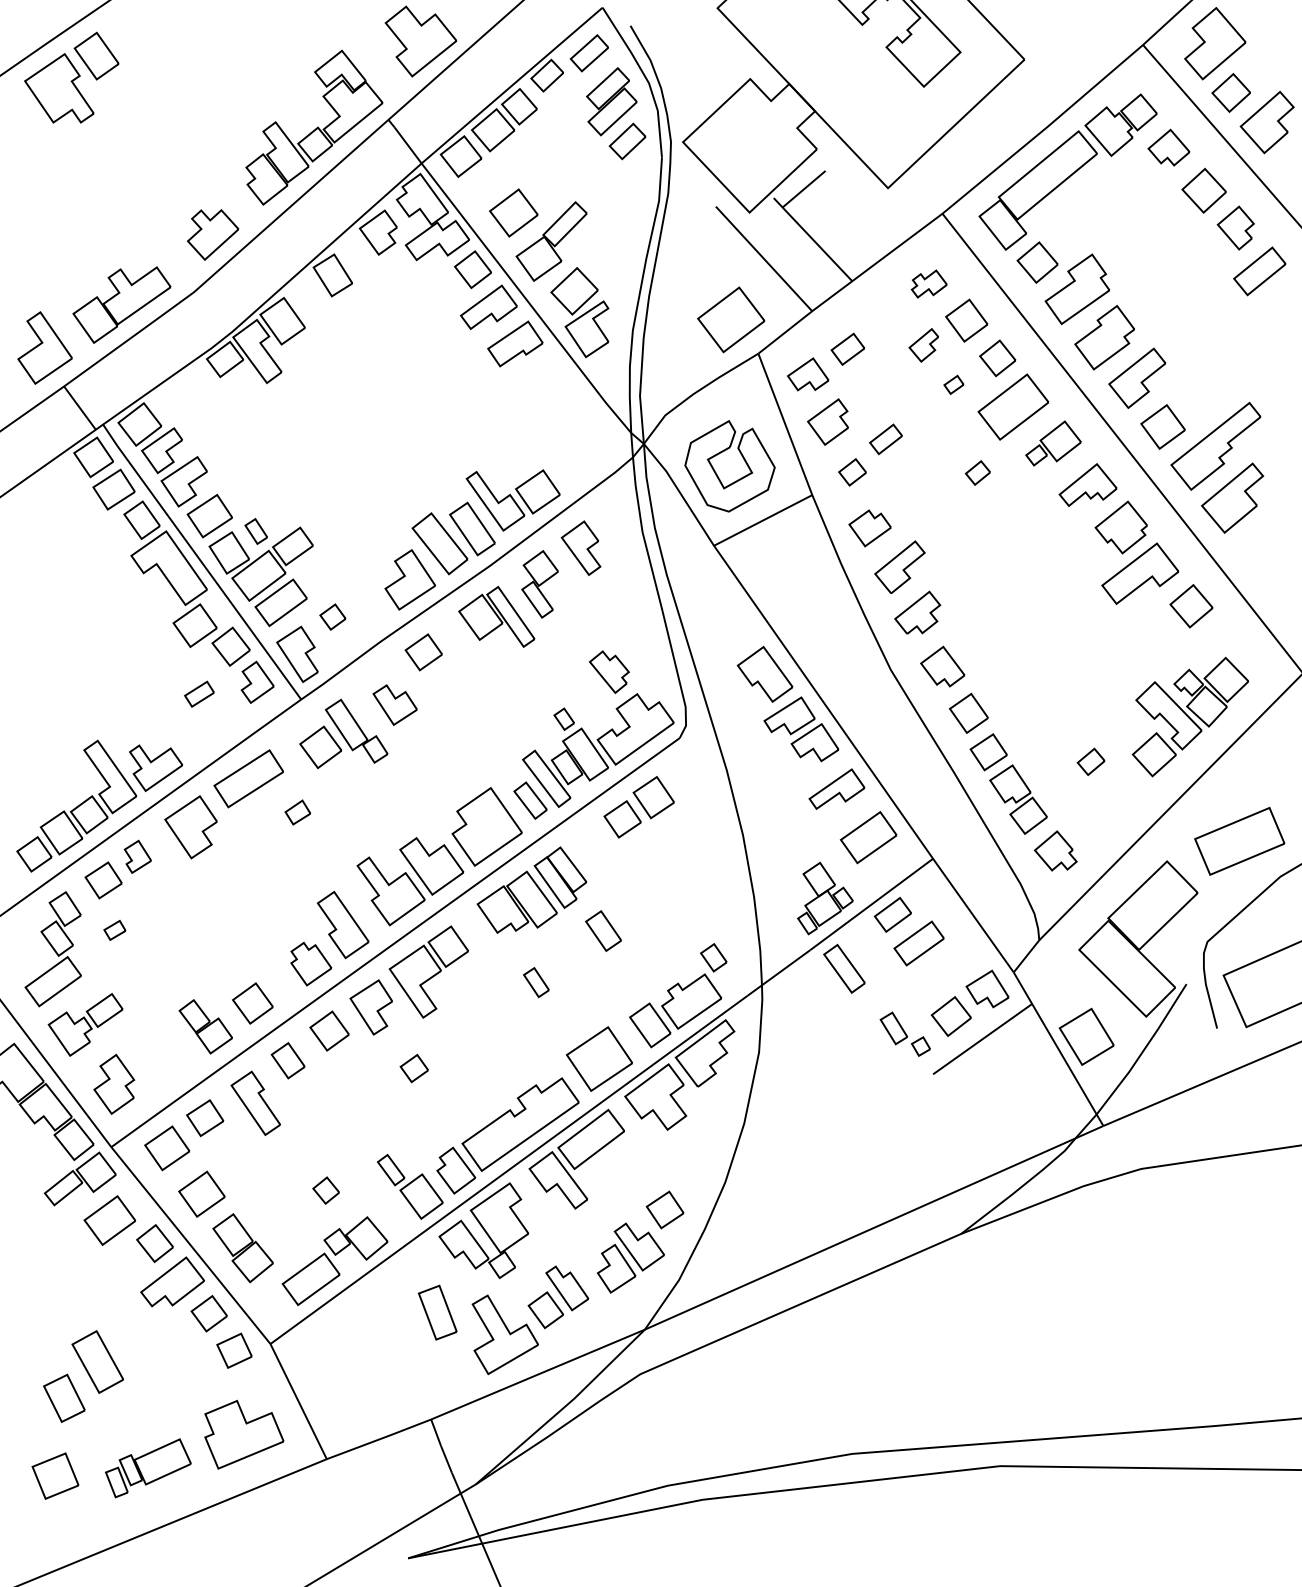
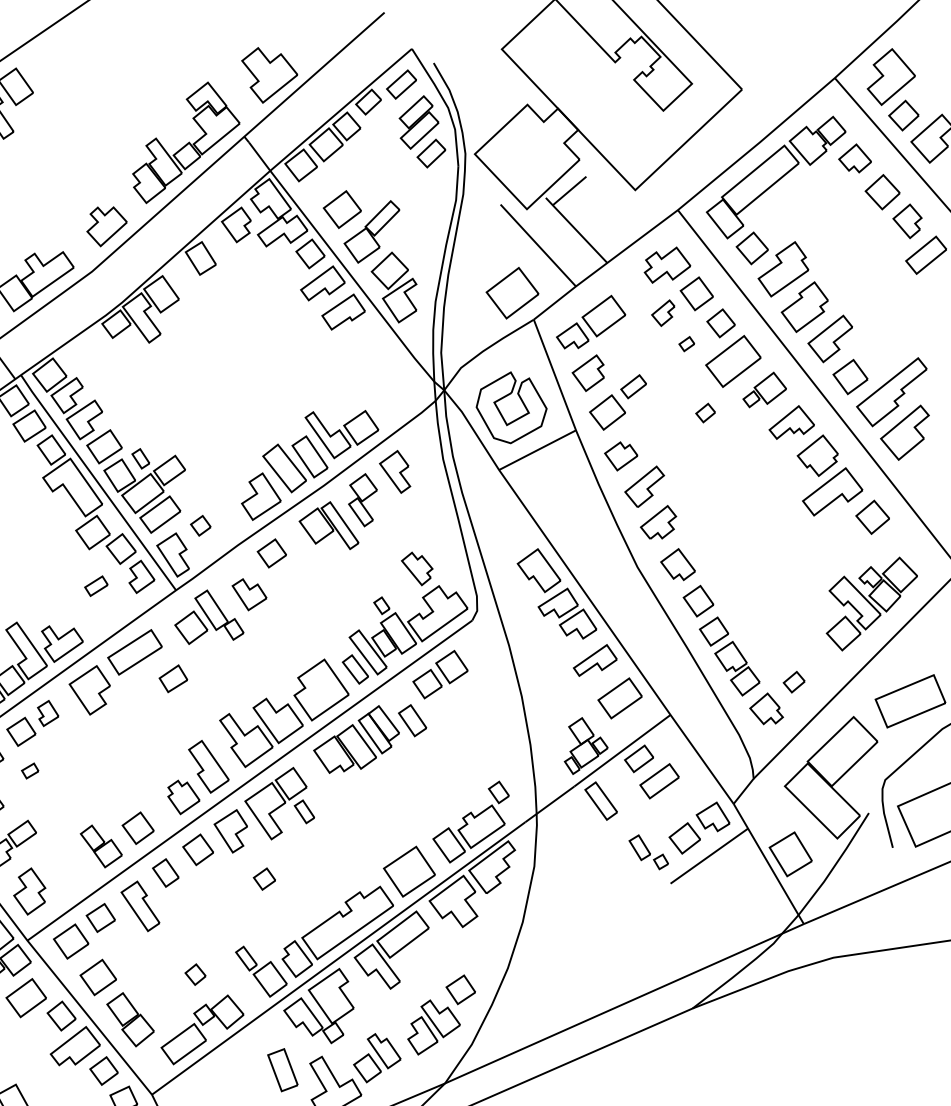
part: (929, 283) -> (667, 264), size x1.67
part: (847, 349) -> (603, 316), size x1.67
part: (852, 472) -> (607, 412), size x1.67
part: (1090, 761) -> (793, 681), moved
part: (297, 812) -> (173, 678), size x1.43
part: (603, 930) -> (412, 720), moved
part: (536, 982) -> (304, 811), moved

